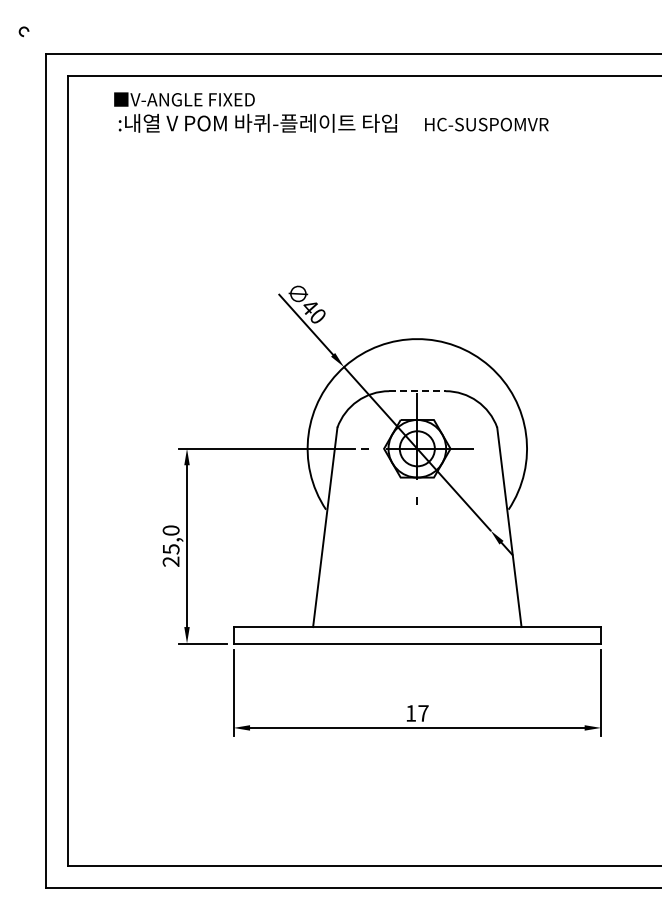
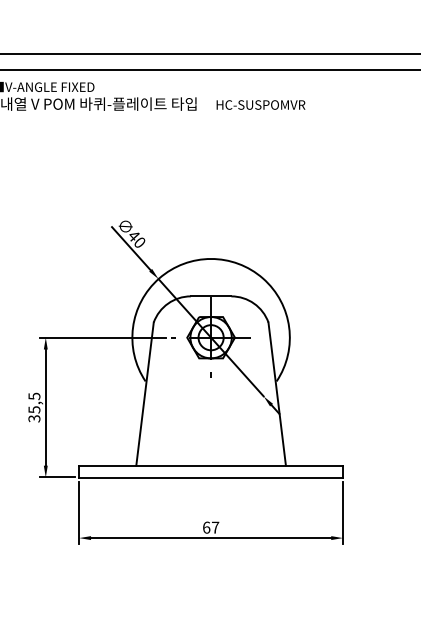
line: (417, 391) -> (211, 296), dashed -> solid
text: (170, 546) -> (33, 407), 25,0 -> 35,5
text: (411, 713) -> (206, 527), 17 -> 67

